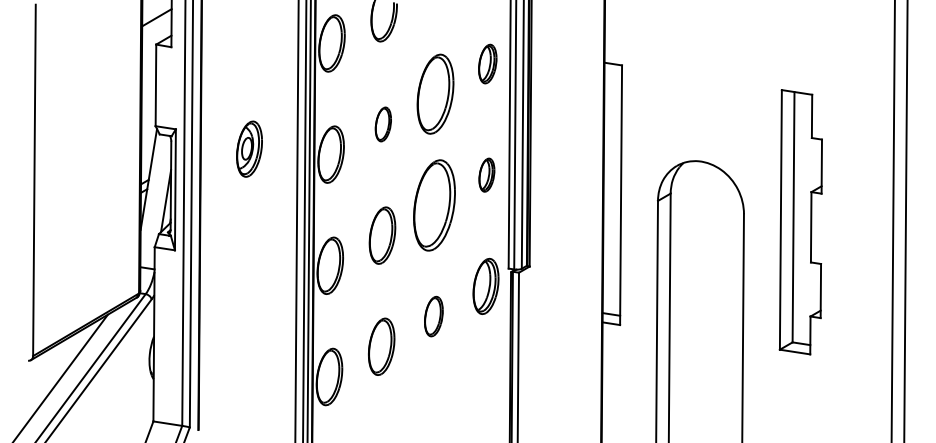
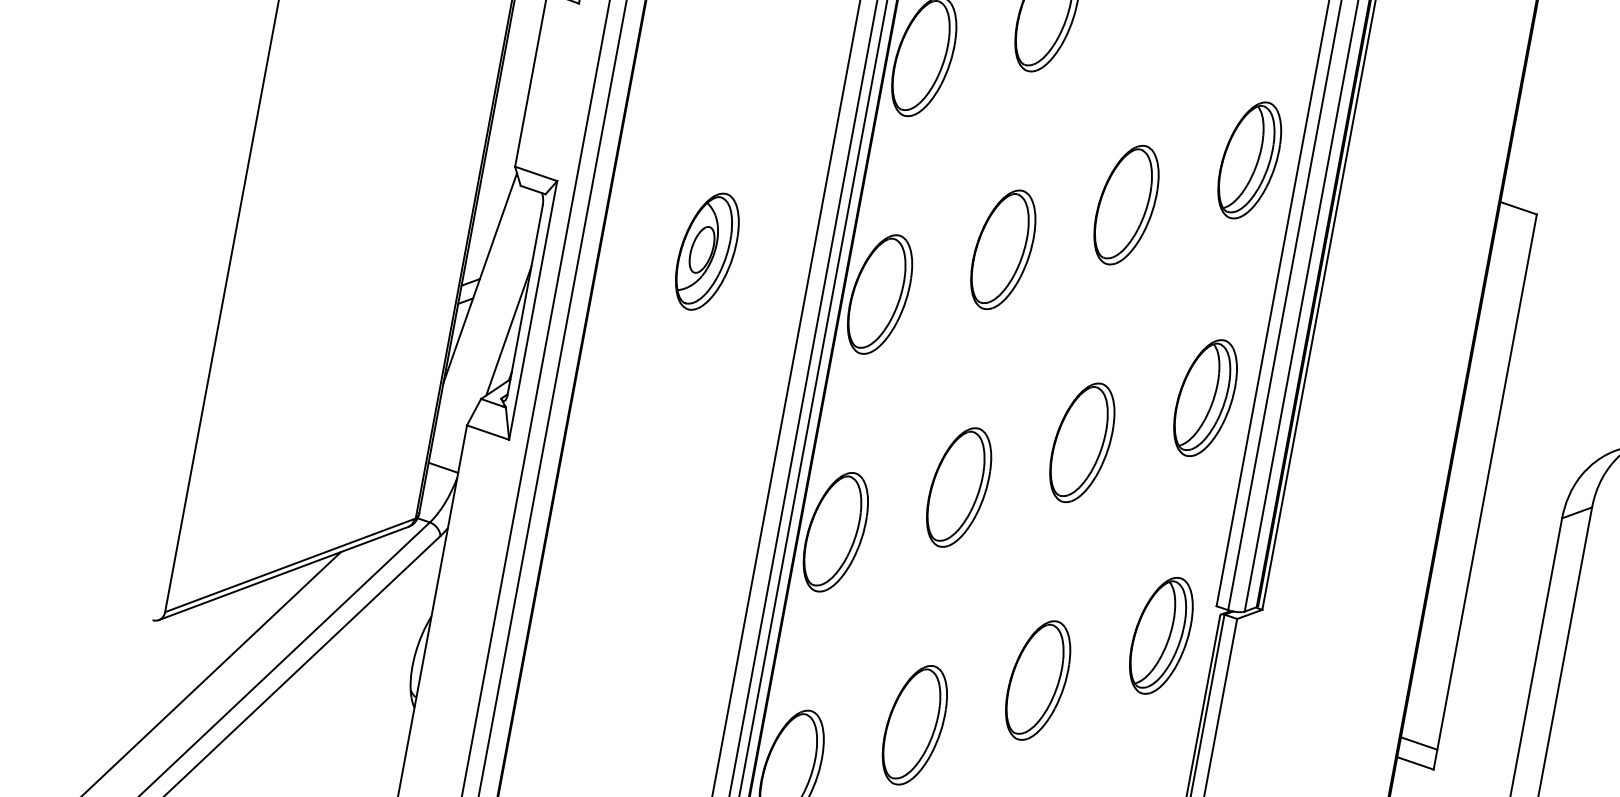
part: (487, 63) -> (1249, 159), size x1.43
part: (435, 94) -> (1126, 205), size x0.71
part: (383, 124) -> (1003, 249), size x1.67
part: (486, 174) -> (1205, 396), size x1.67
part: (434, 205) -> (1081, 442), size x0.62
part: (433, 316) -> (1037, 680), size x1.43

